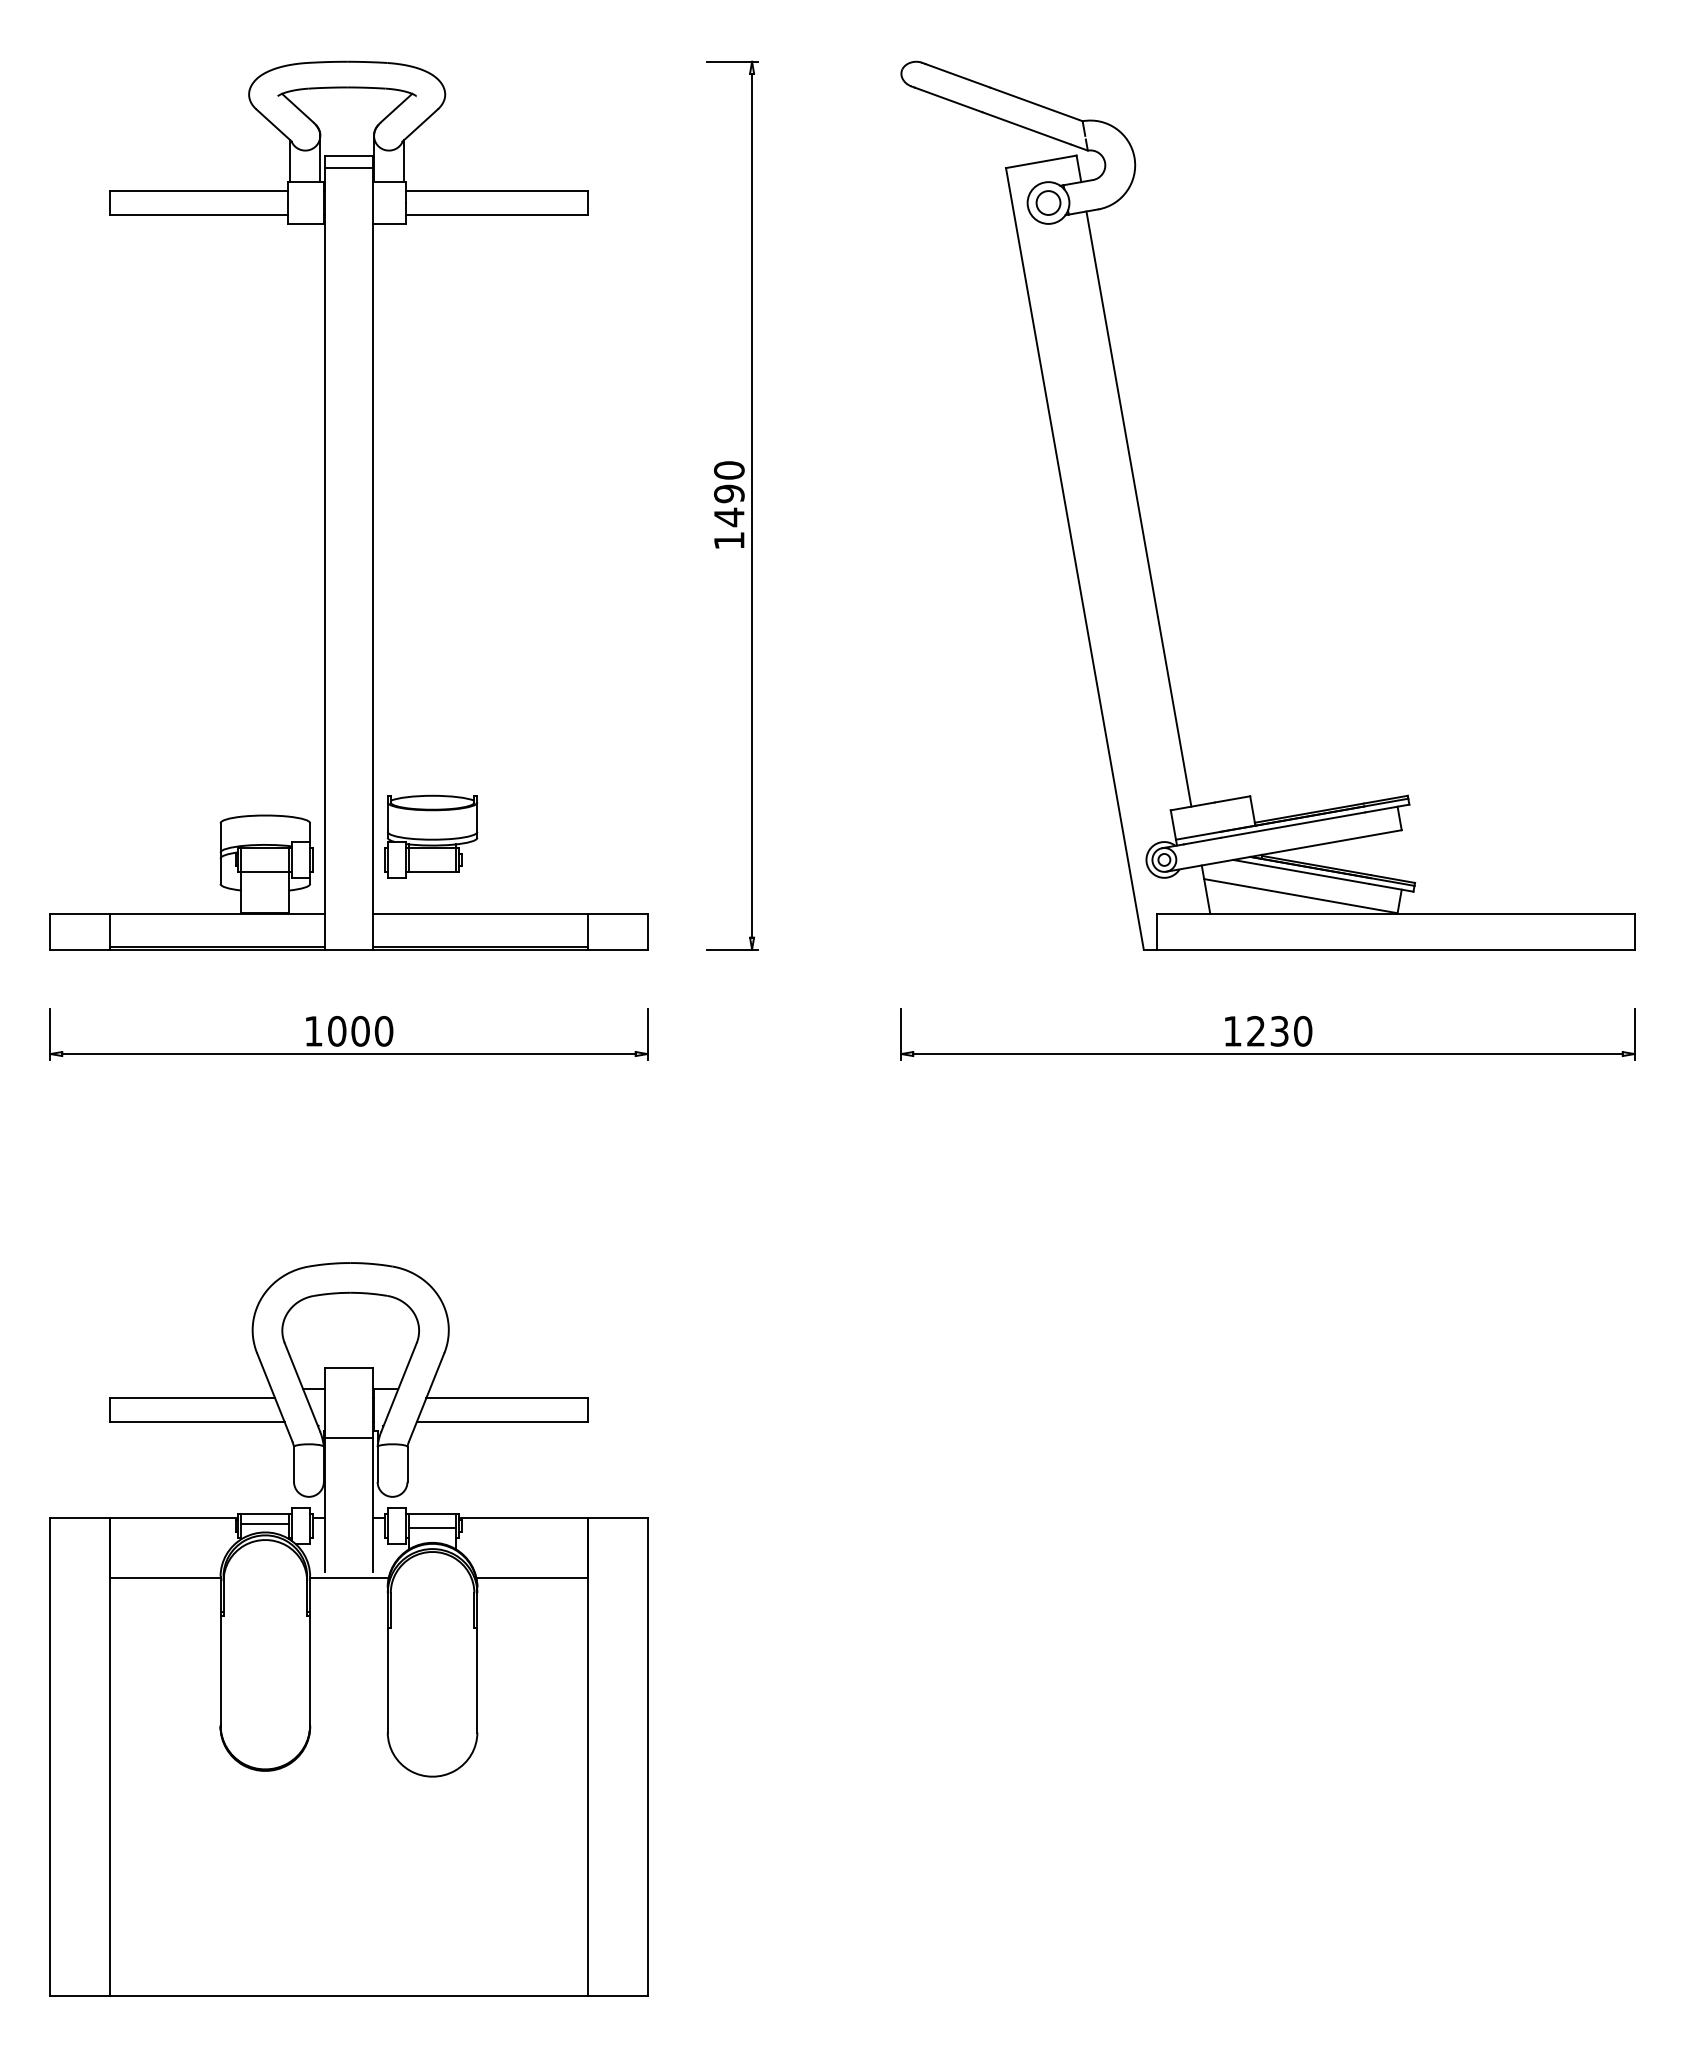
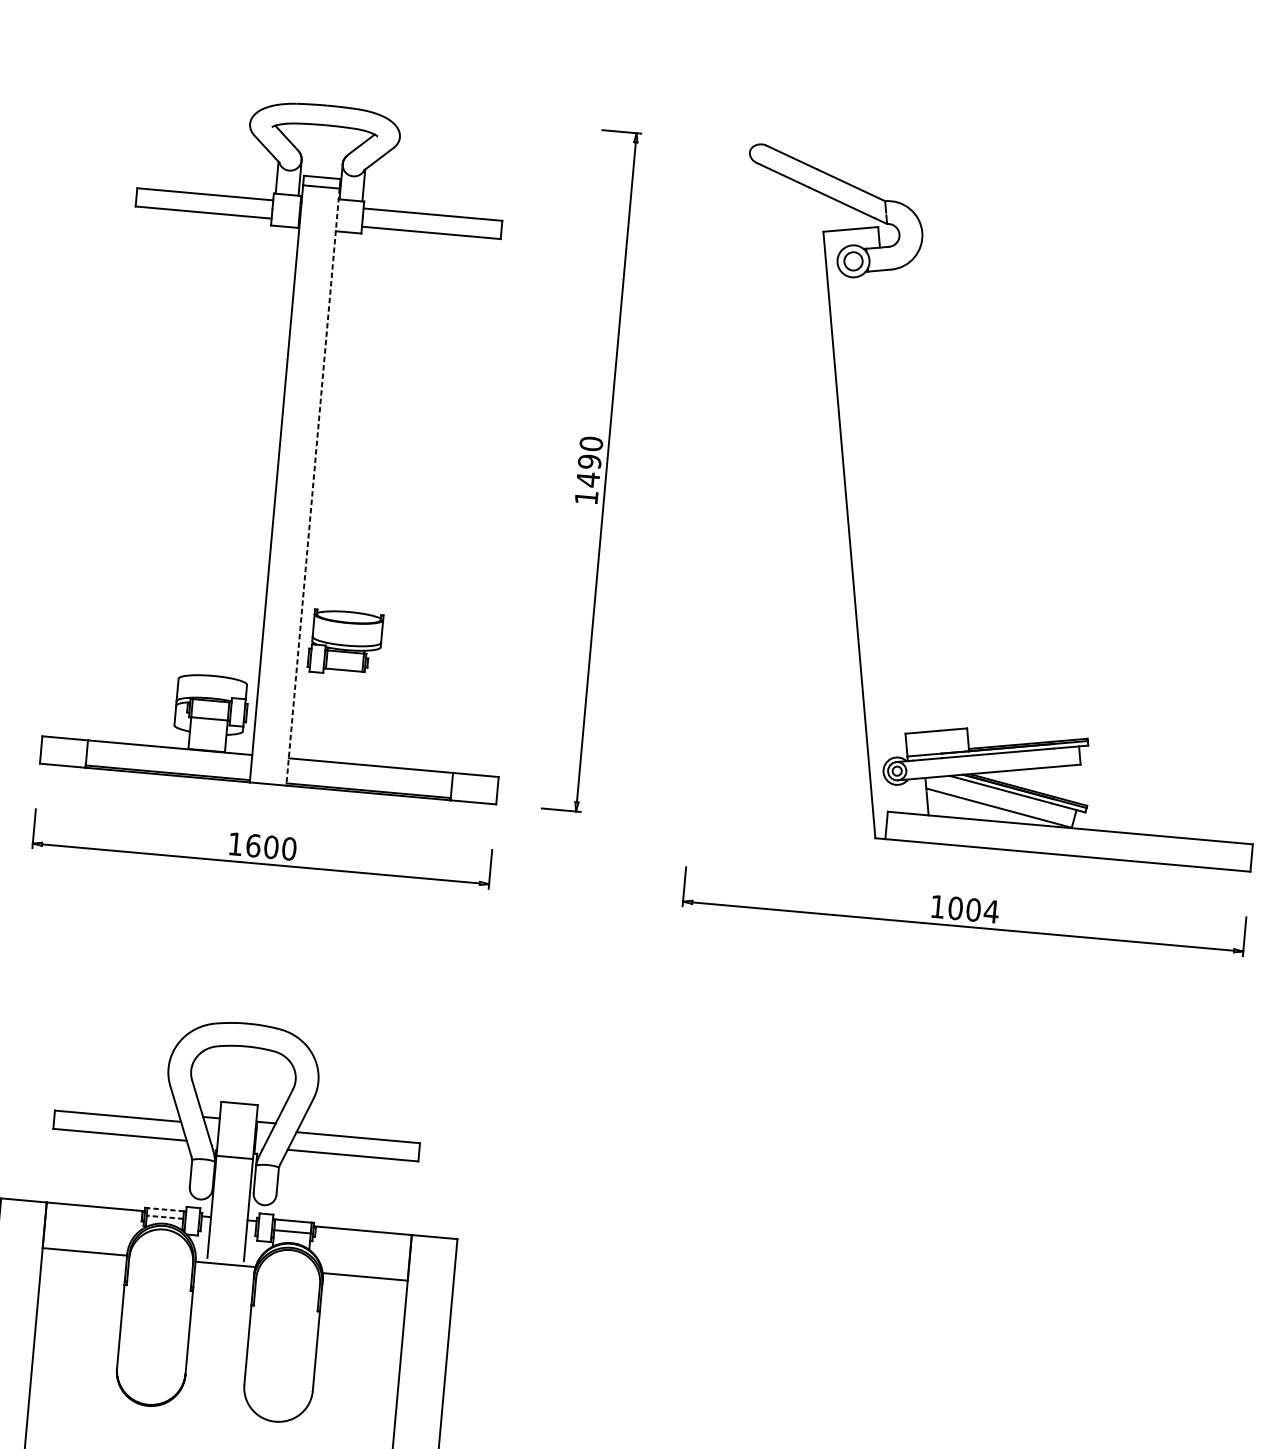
line: (1138, 508) -> (901, 500), removed
line: (372, 558) -> (312, 486), solid -> dashed
part: (431, 836) -> (345, 643), moved
text: (337, 1030) -> (253, 845), 1000 -> 1600
text: (1279, 1030) -> (973, 909), 1230 -> 1004
line: (265, 1514) -> (165, 1210), solid -> dashed
line: (265, 1523) -> (165, 1216), solid -> dashed

